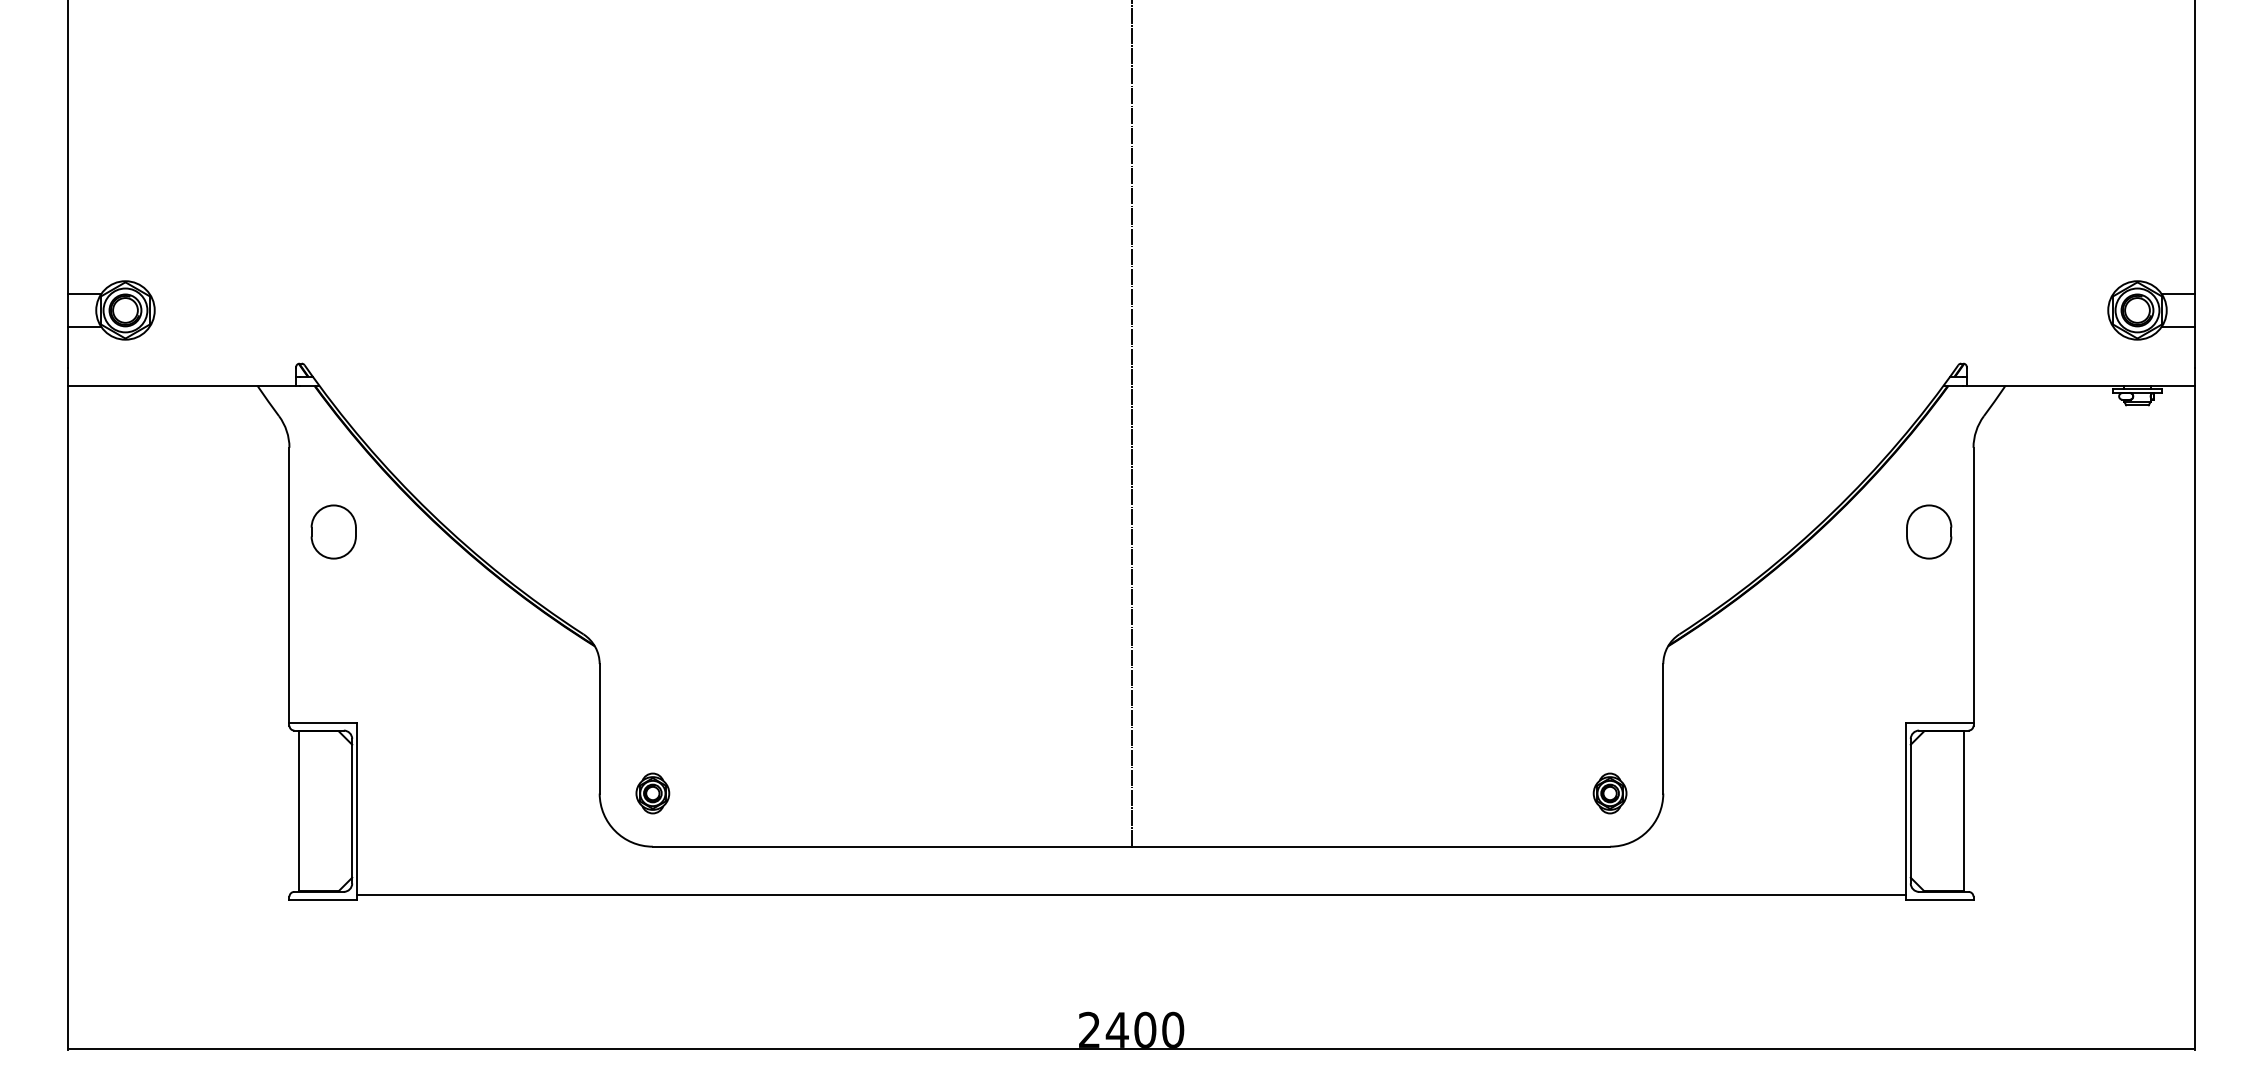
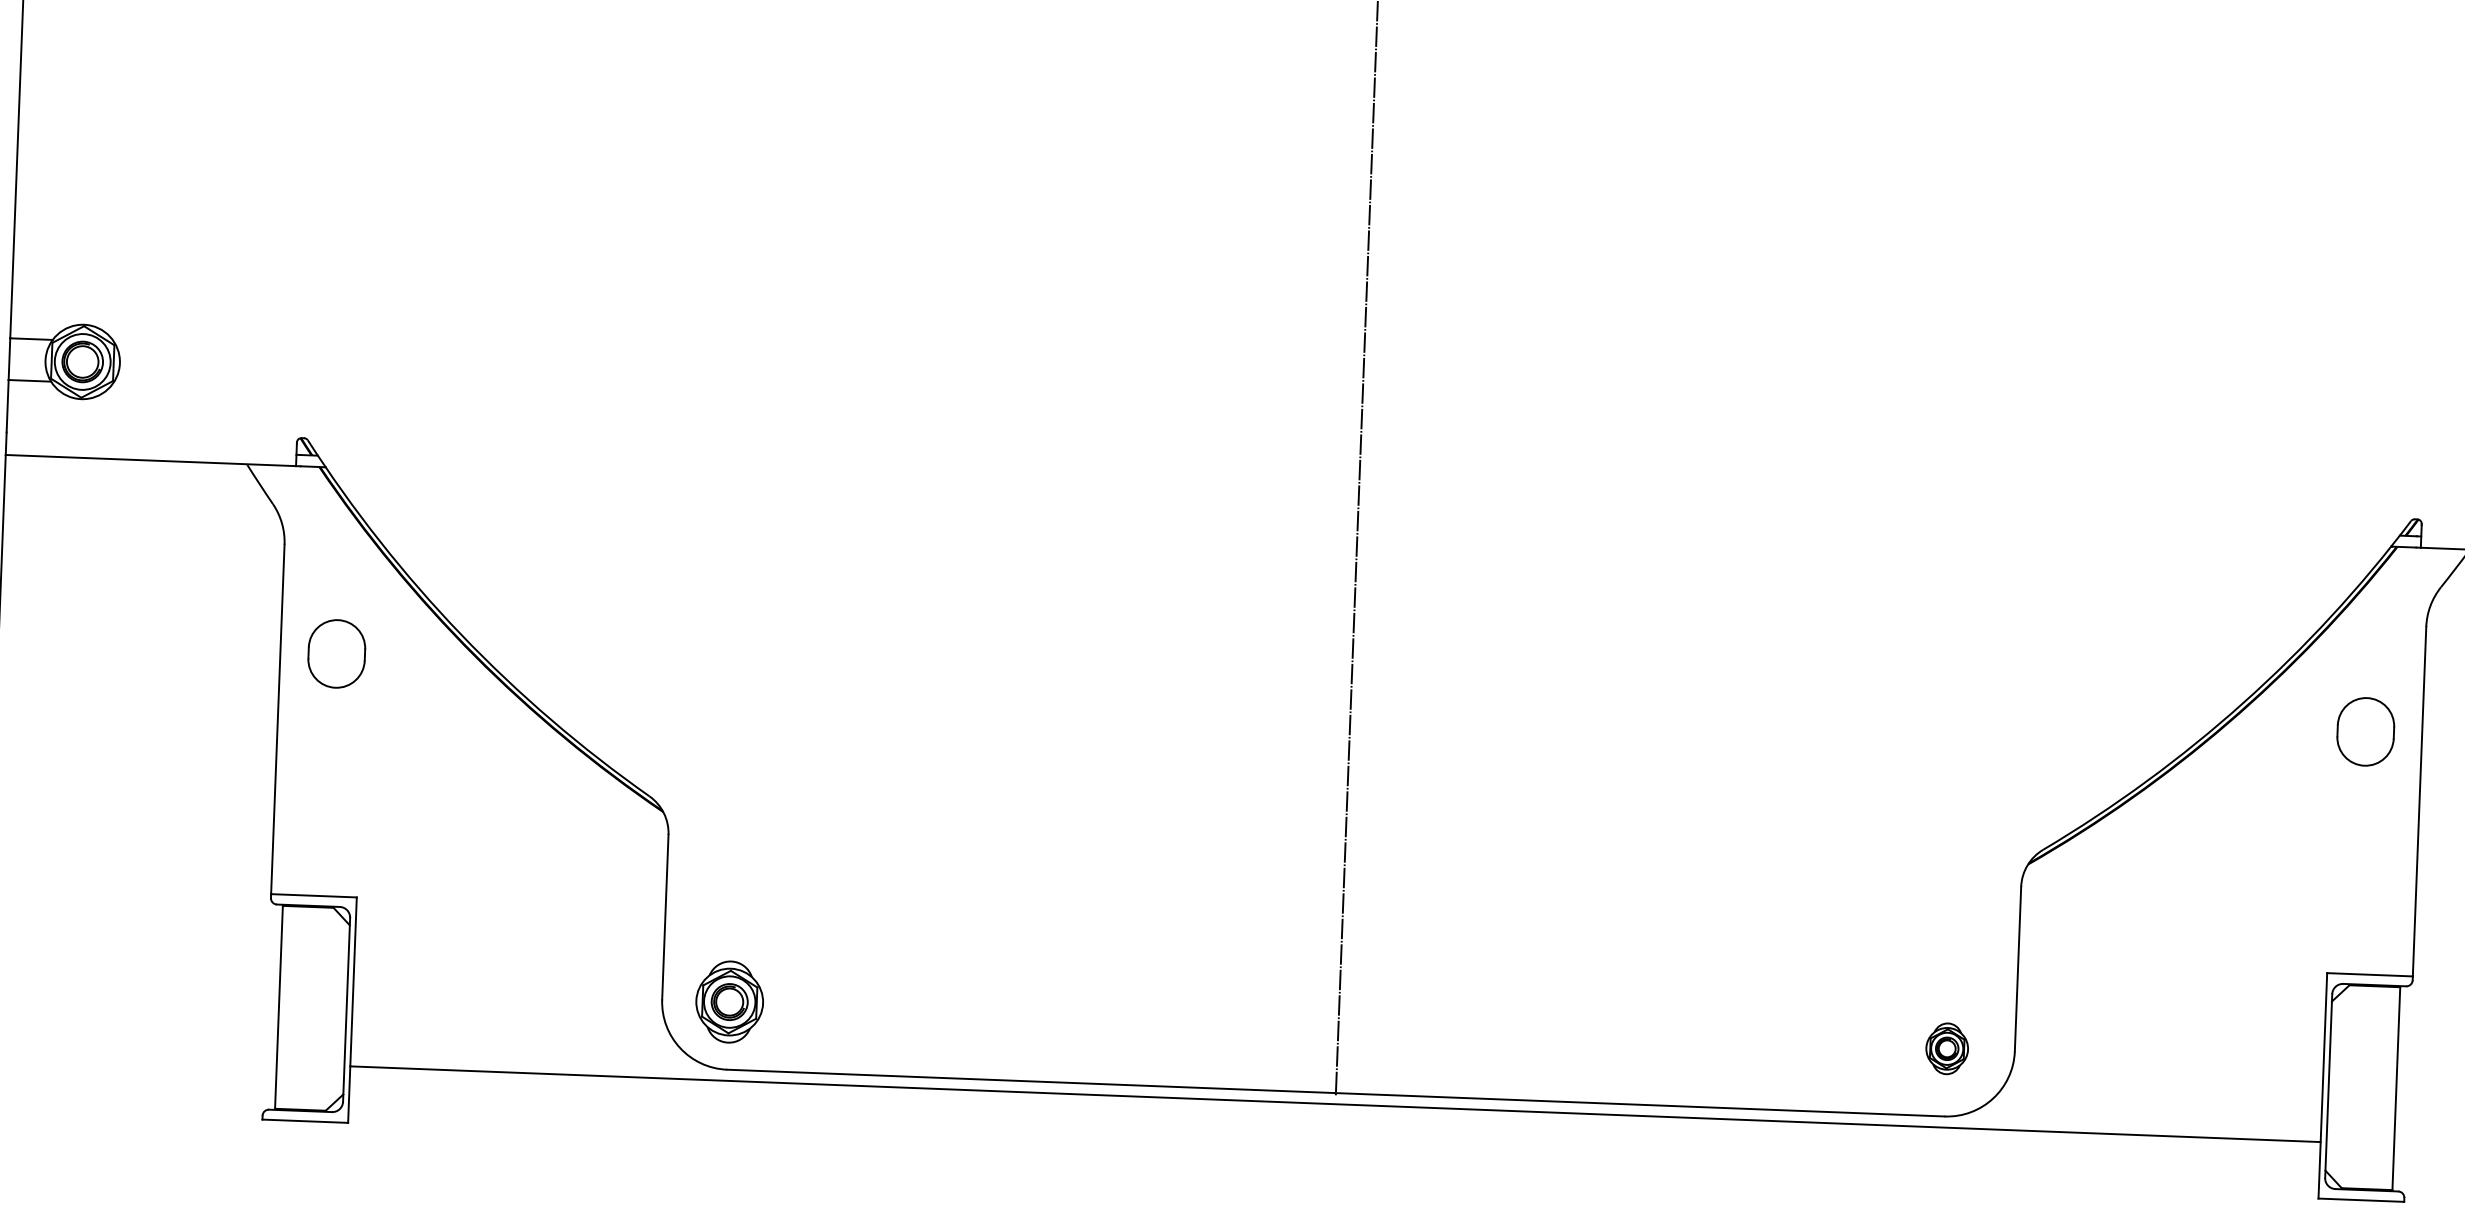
part: (652, 793) -> (729, 1002), size x1.6
line: (1131, 895) -> (1335, 1104), moved

